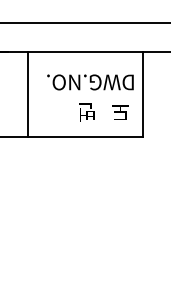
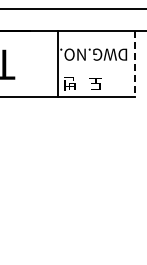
line: (28, 93) -> (58, 63), moved
line: (143, 93) -> (134, 63), solid -> dashed
text: (103, 112) -> (82, 83), moved

